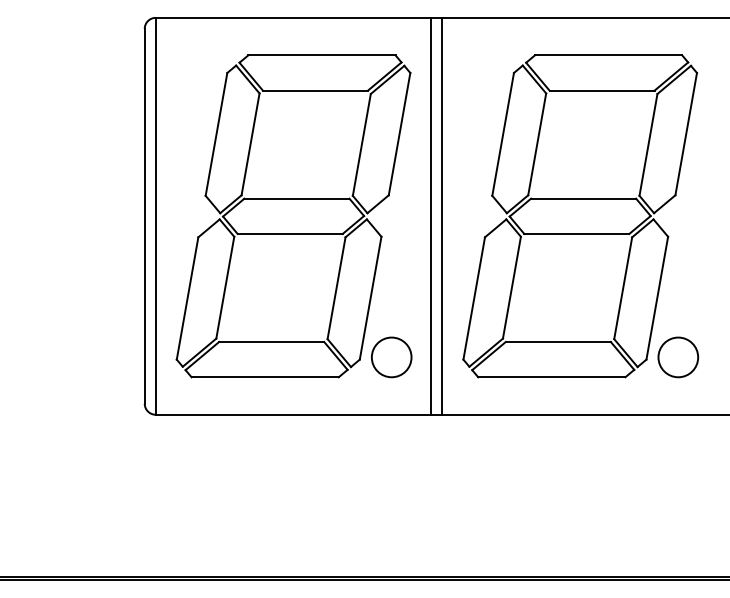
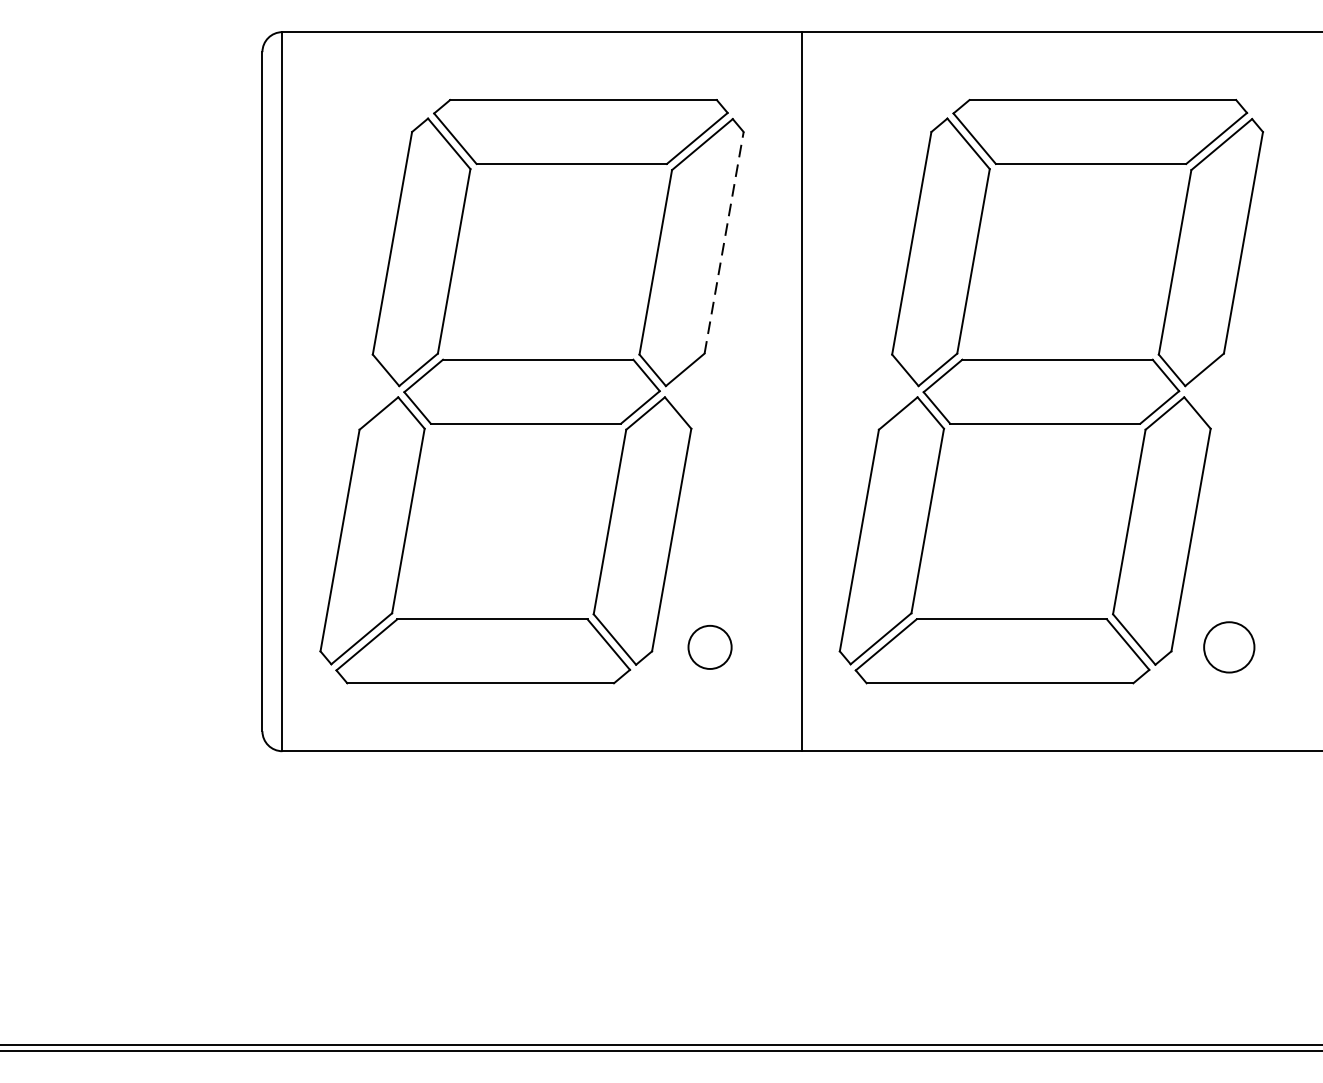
line: (399, 133) -> (724, 241), solid -> dashed
line: (431, 215) -> (781, 390), removed
circle: (391, 357) -> (709, 647), size x0.6
circle: (678, 357) -> (1229, 647), size x0.7

